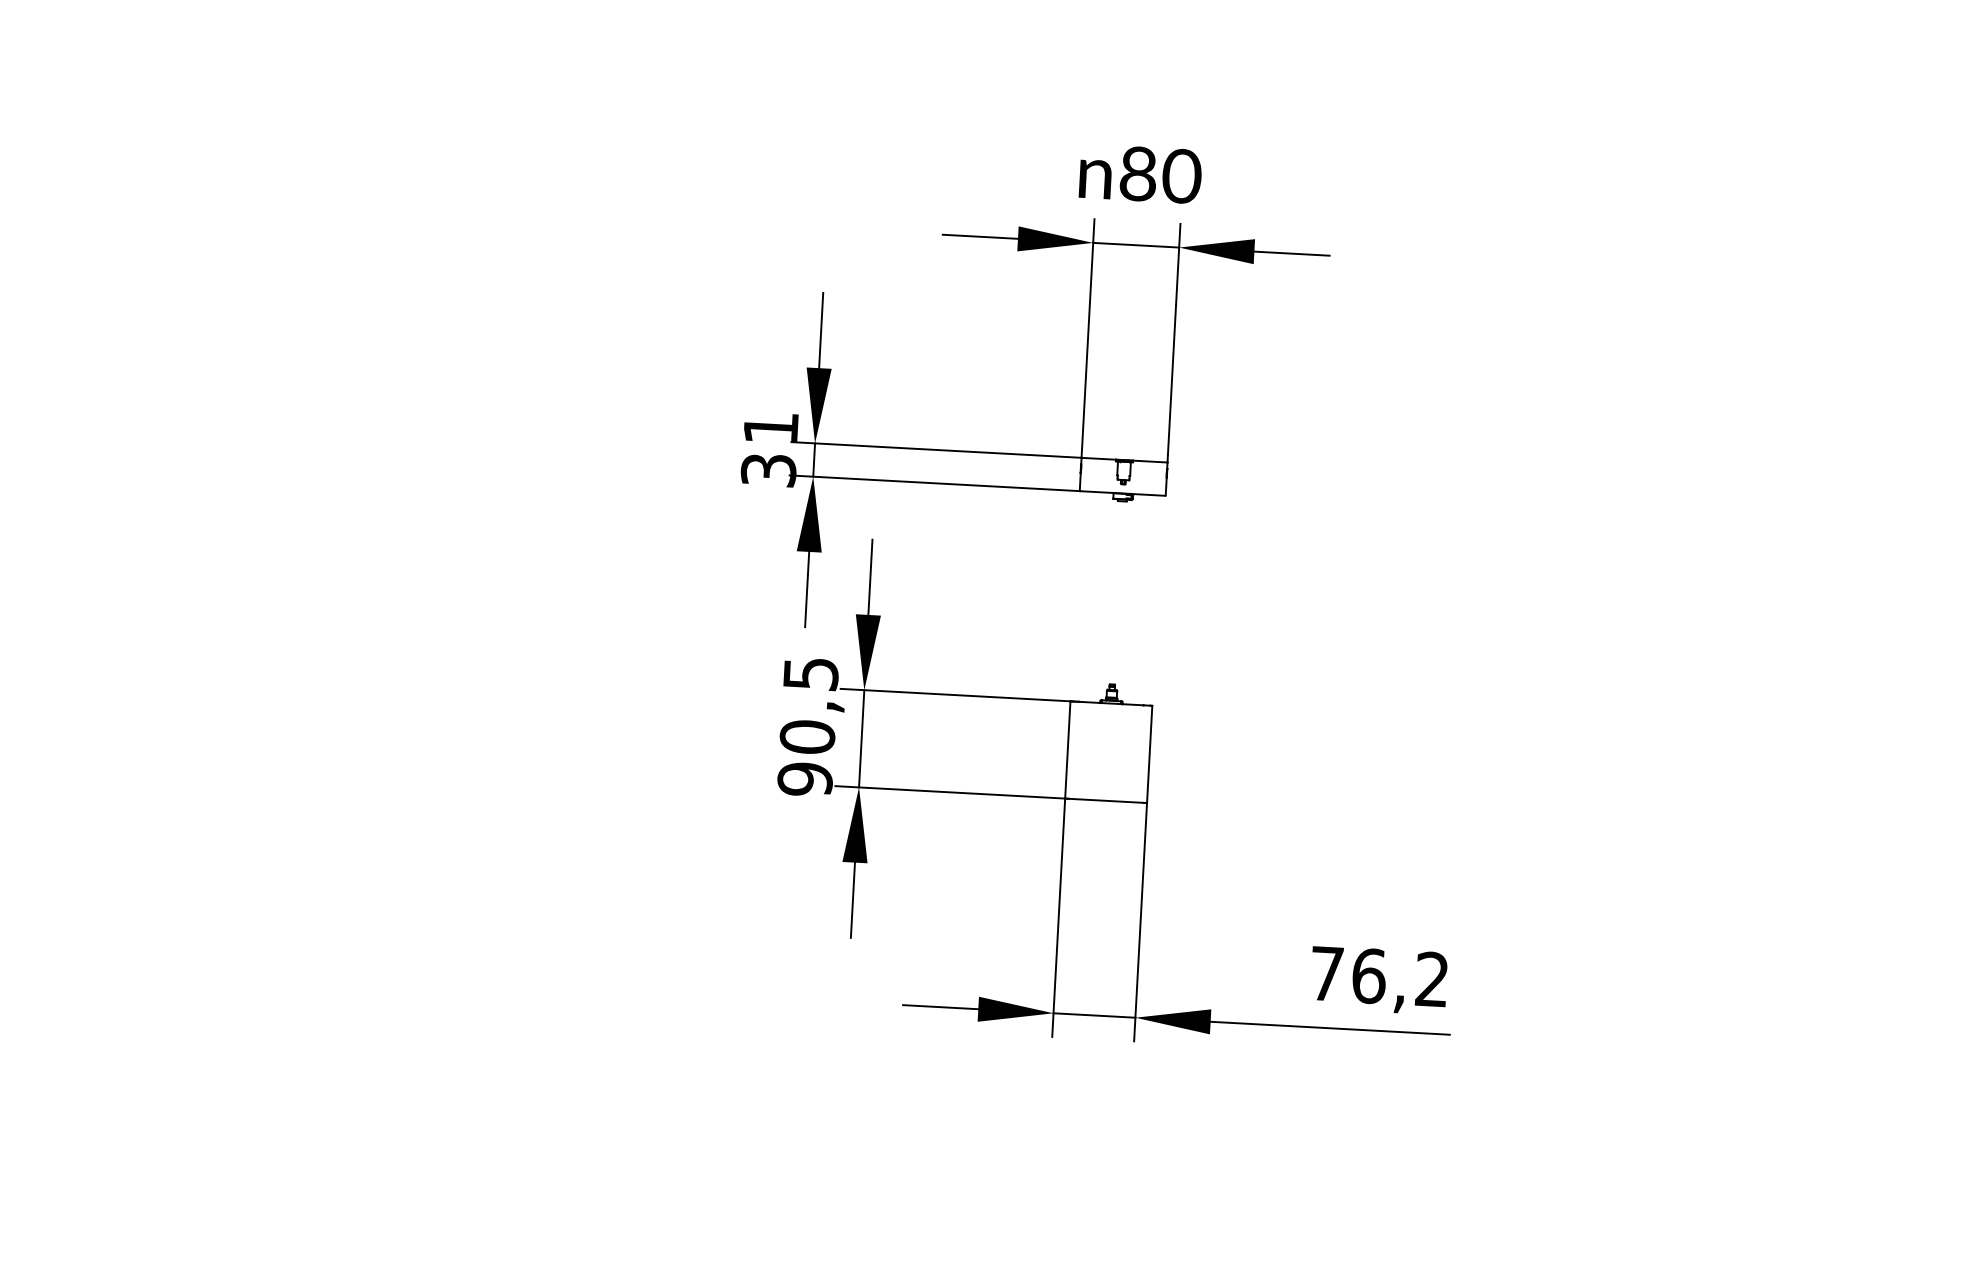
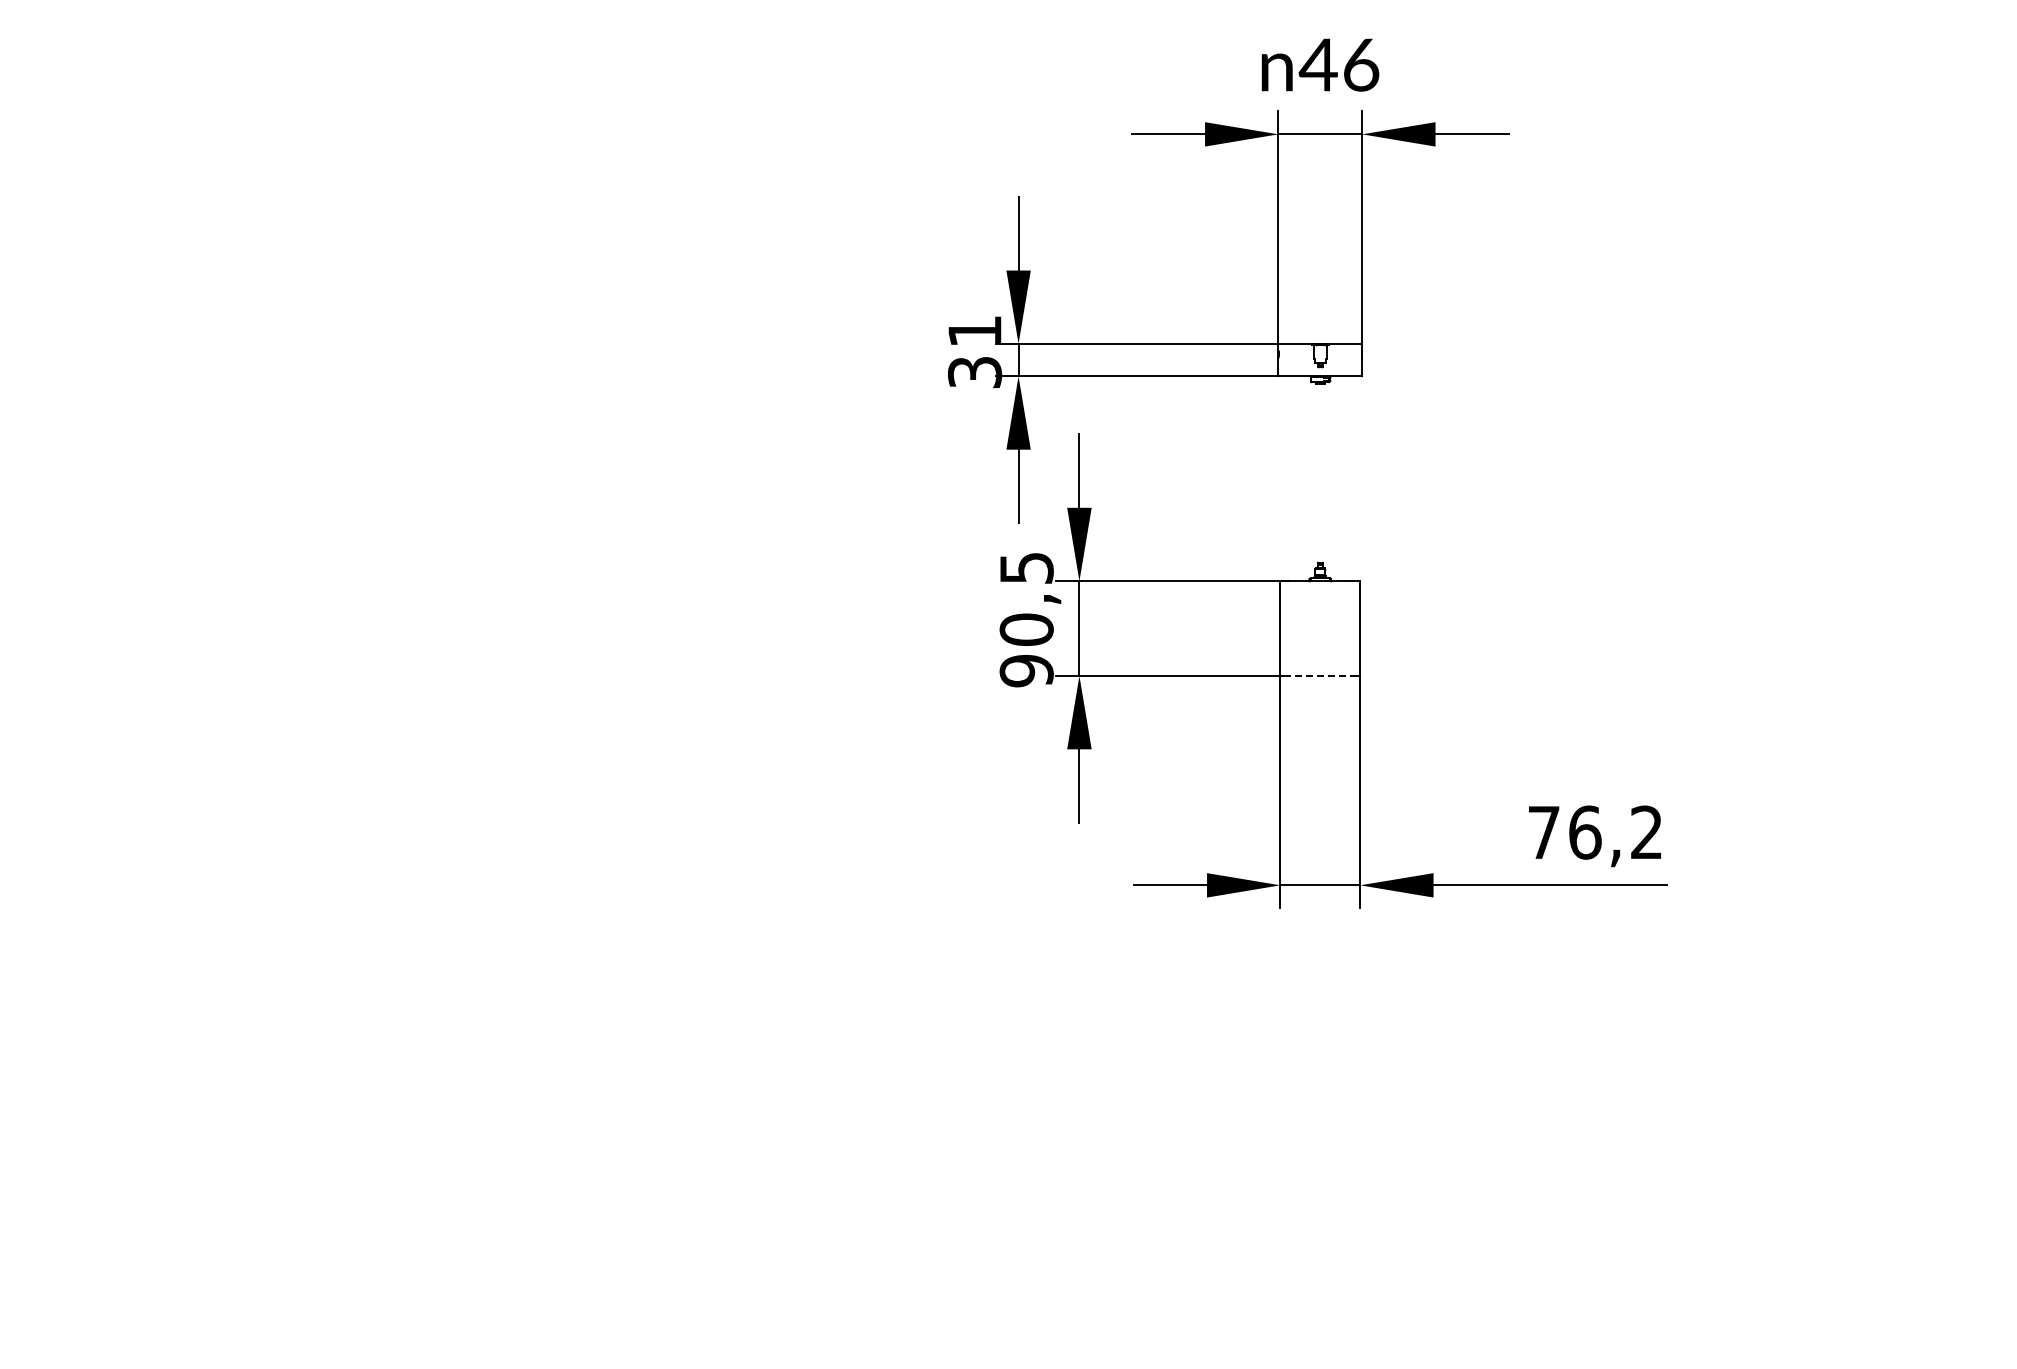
text: (1159, 174) -> (1339, 64), 80 -> 46
line: (1106, 801) -> (1320, 676), solid -> dashed

